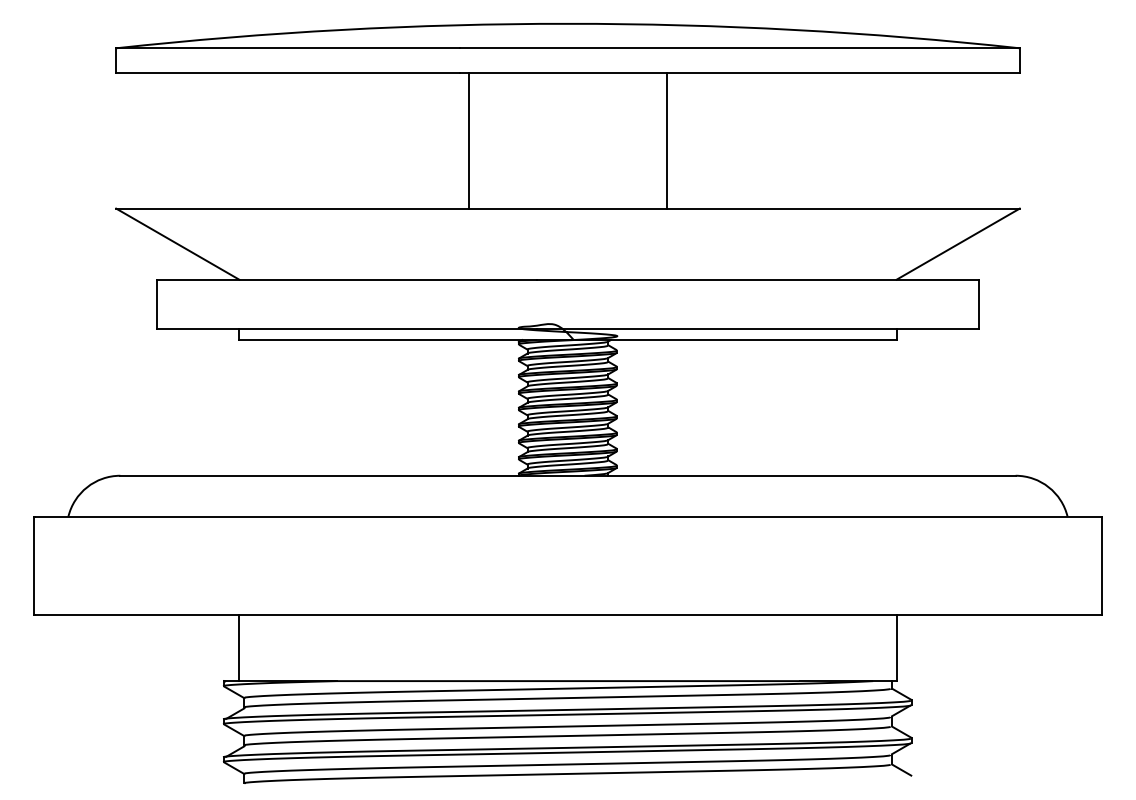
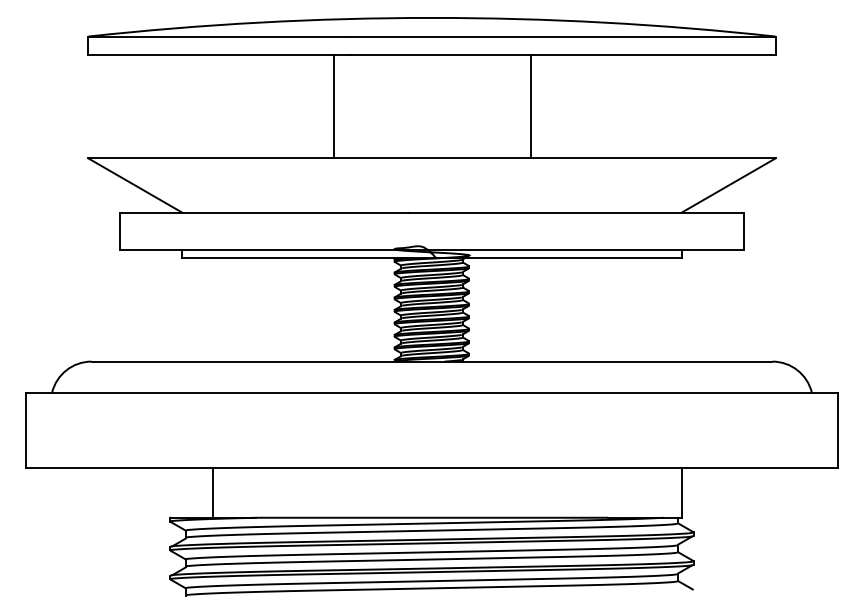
line: (469, 140) -> (334, 106), moved
line: (666, 140) -> (530, 106), moved
line: (239, 648) -> (212, 492), moved

